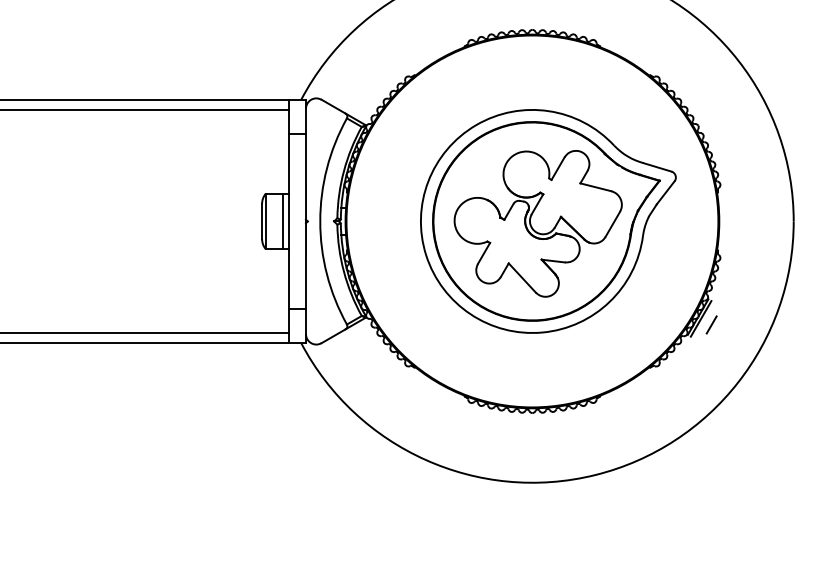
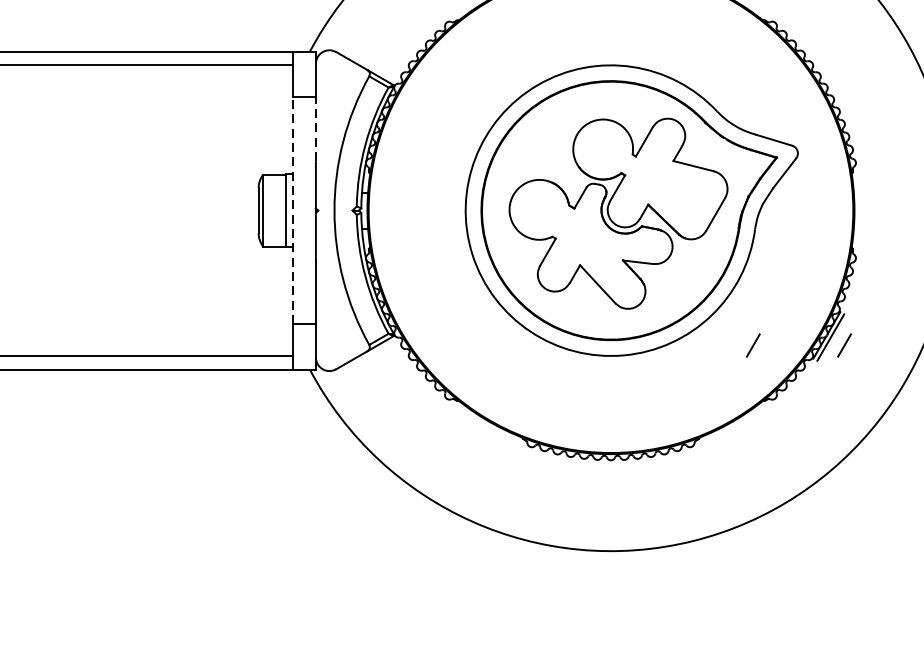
line: (306, 158) -> (316, 128), solid -> dashed
line: (288, 220) -> (293, 209), solid -> dashed
line: (641, 324) -> (753, 344), added

